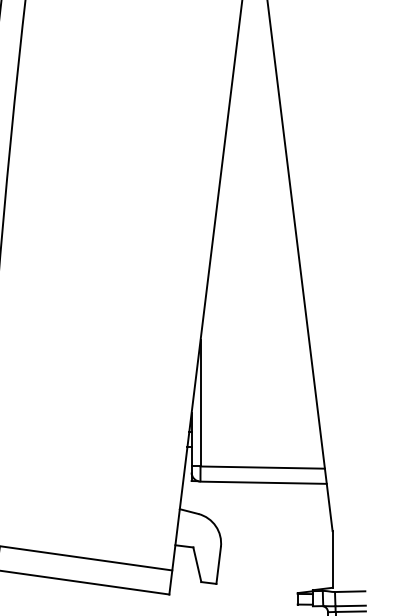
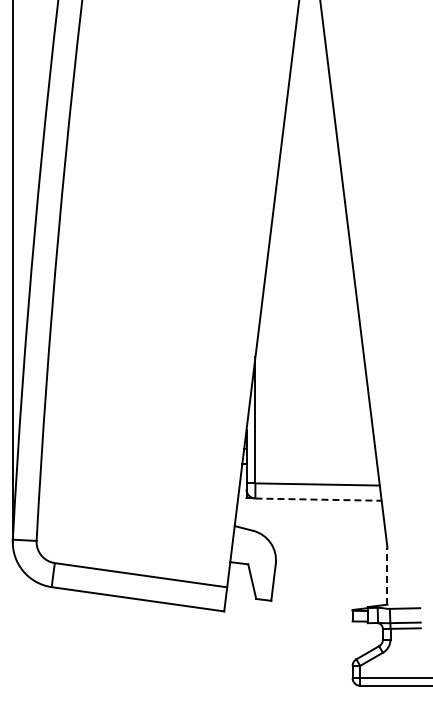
line: (264, 482) -> (319, 499), solid -> dashed
line: (332, 558) -> (387, 575), solid -> dashed

